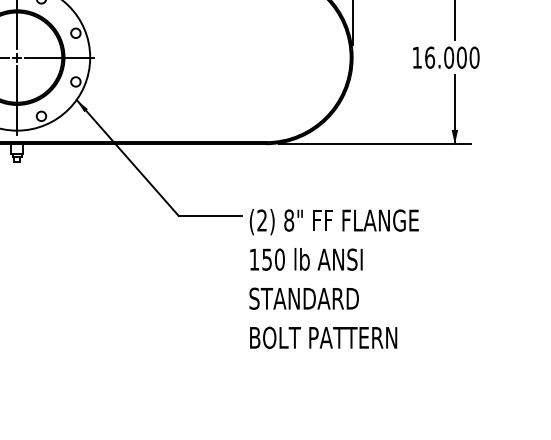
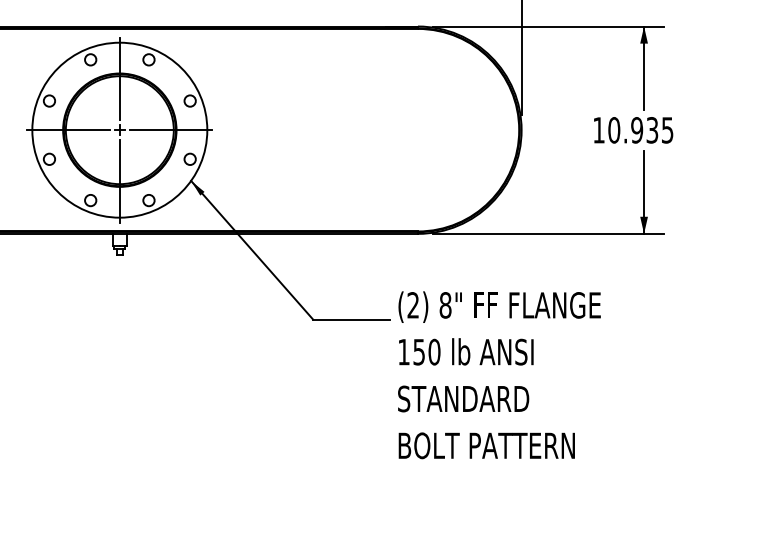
text: (451, 57) -> (640, 130), 16.000 -> 10.935
text: (334, 279) -> (499, 375), moved

